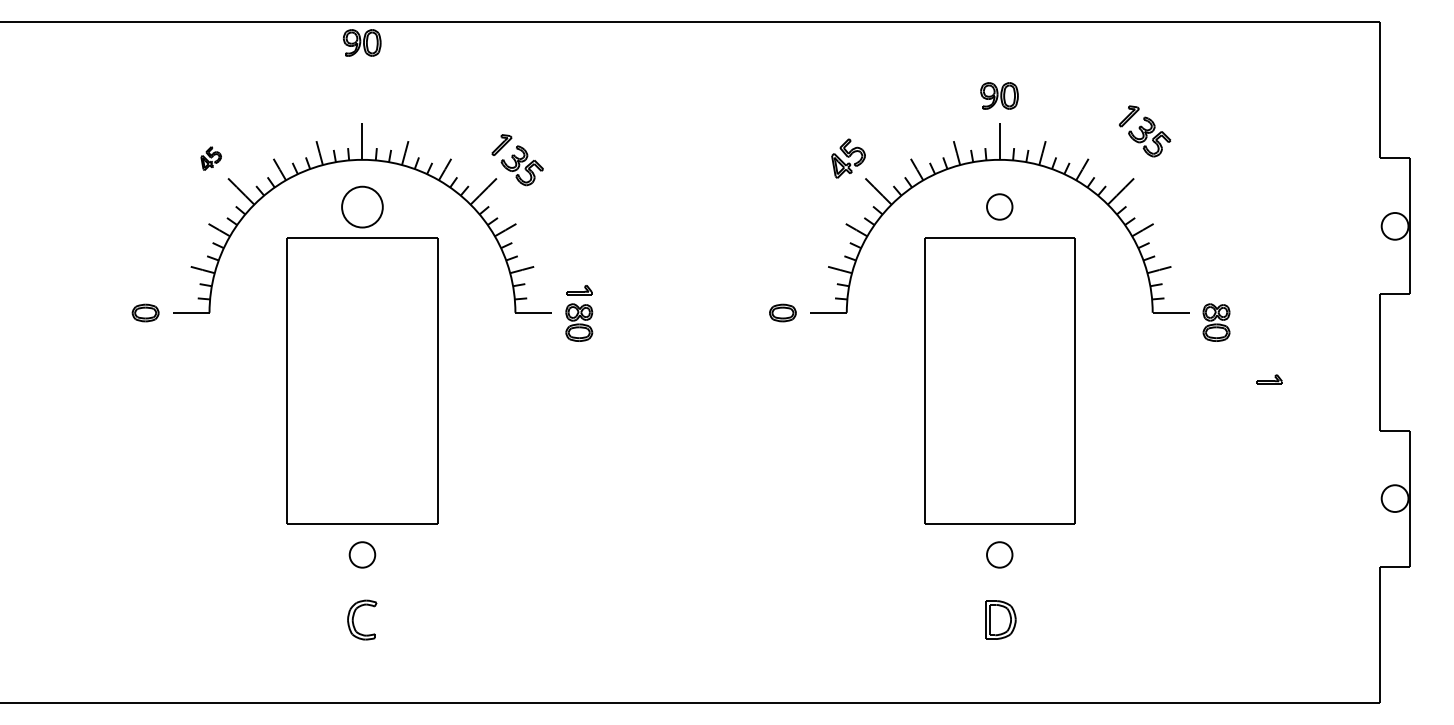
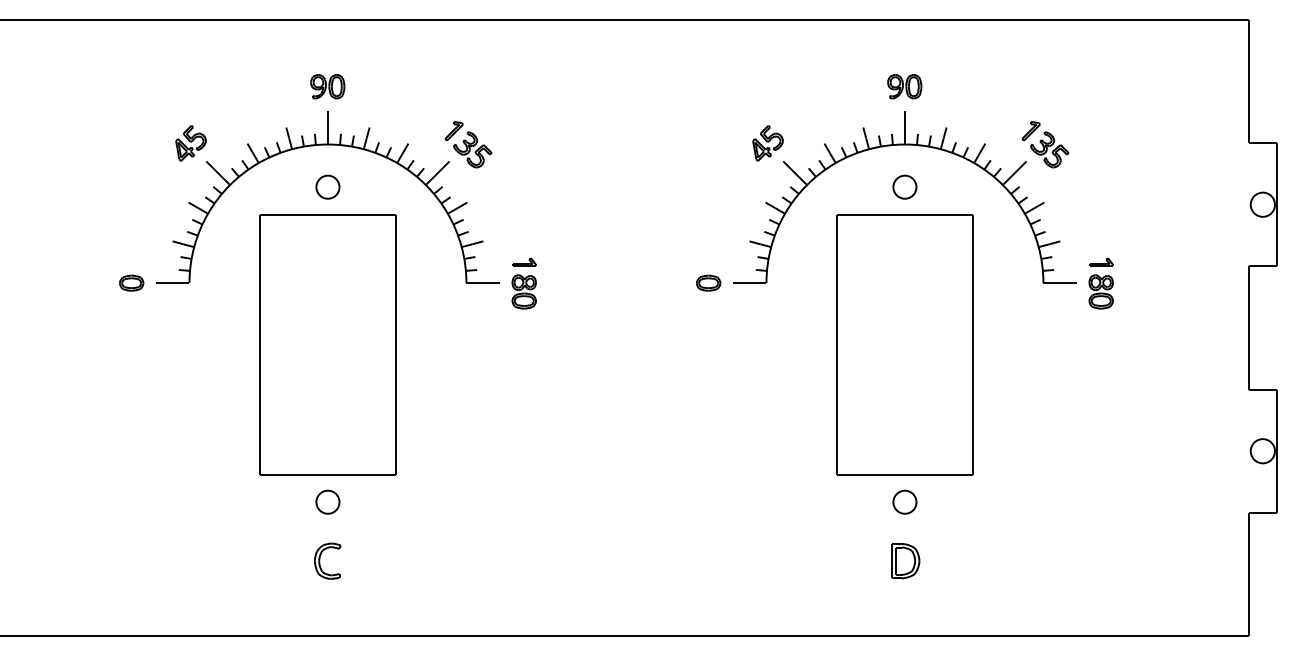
part: (361, 42) -> (327, 86), moved
part: (1145, 131) -> (1045, 144), moved
part: (210, 158) -> (190, 143), size x1.67
part: (361, 206) -> (327, 186), size x0.62
part: (1269, 378) -> (1101, 261), moved

